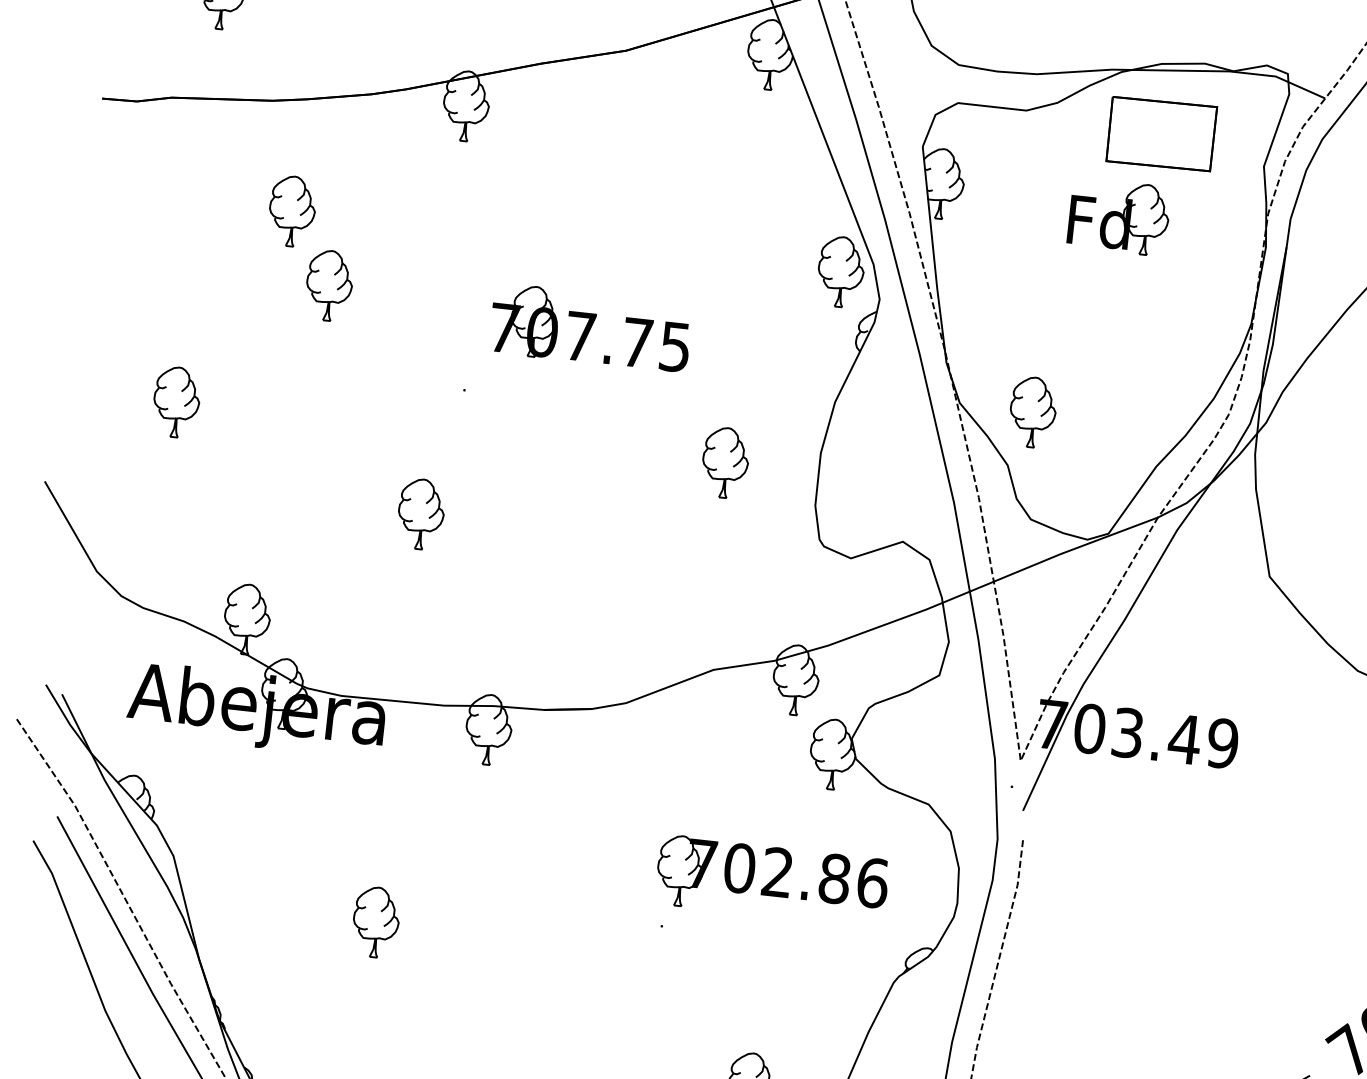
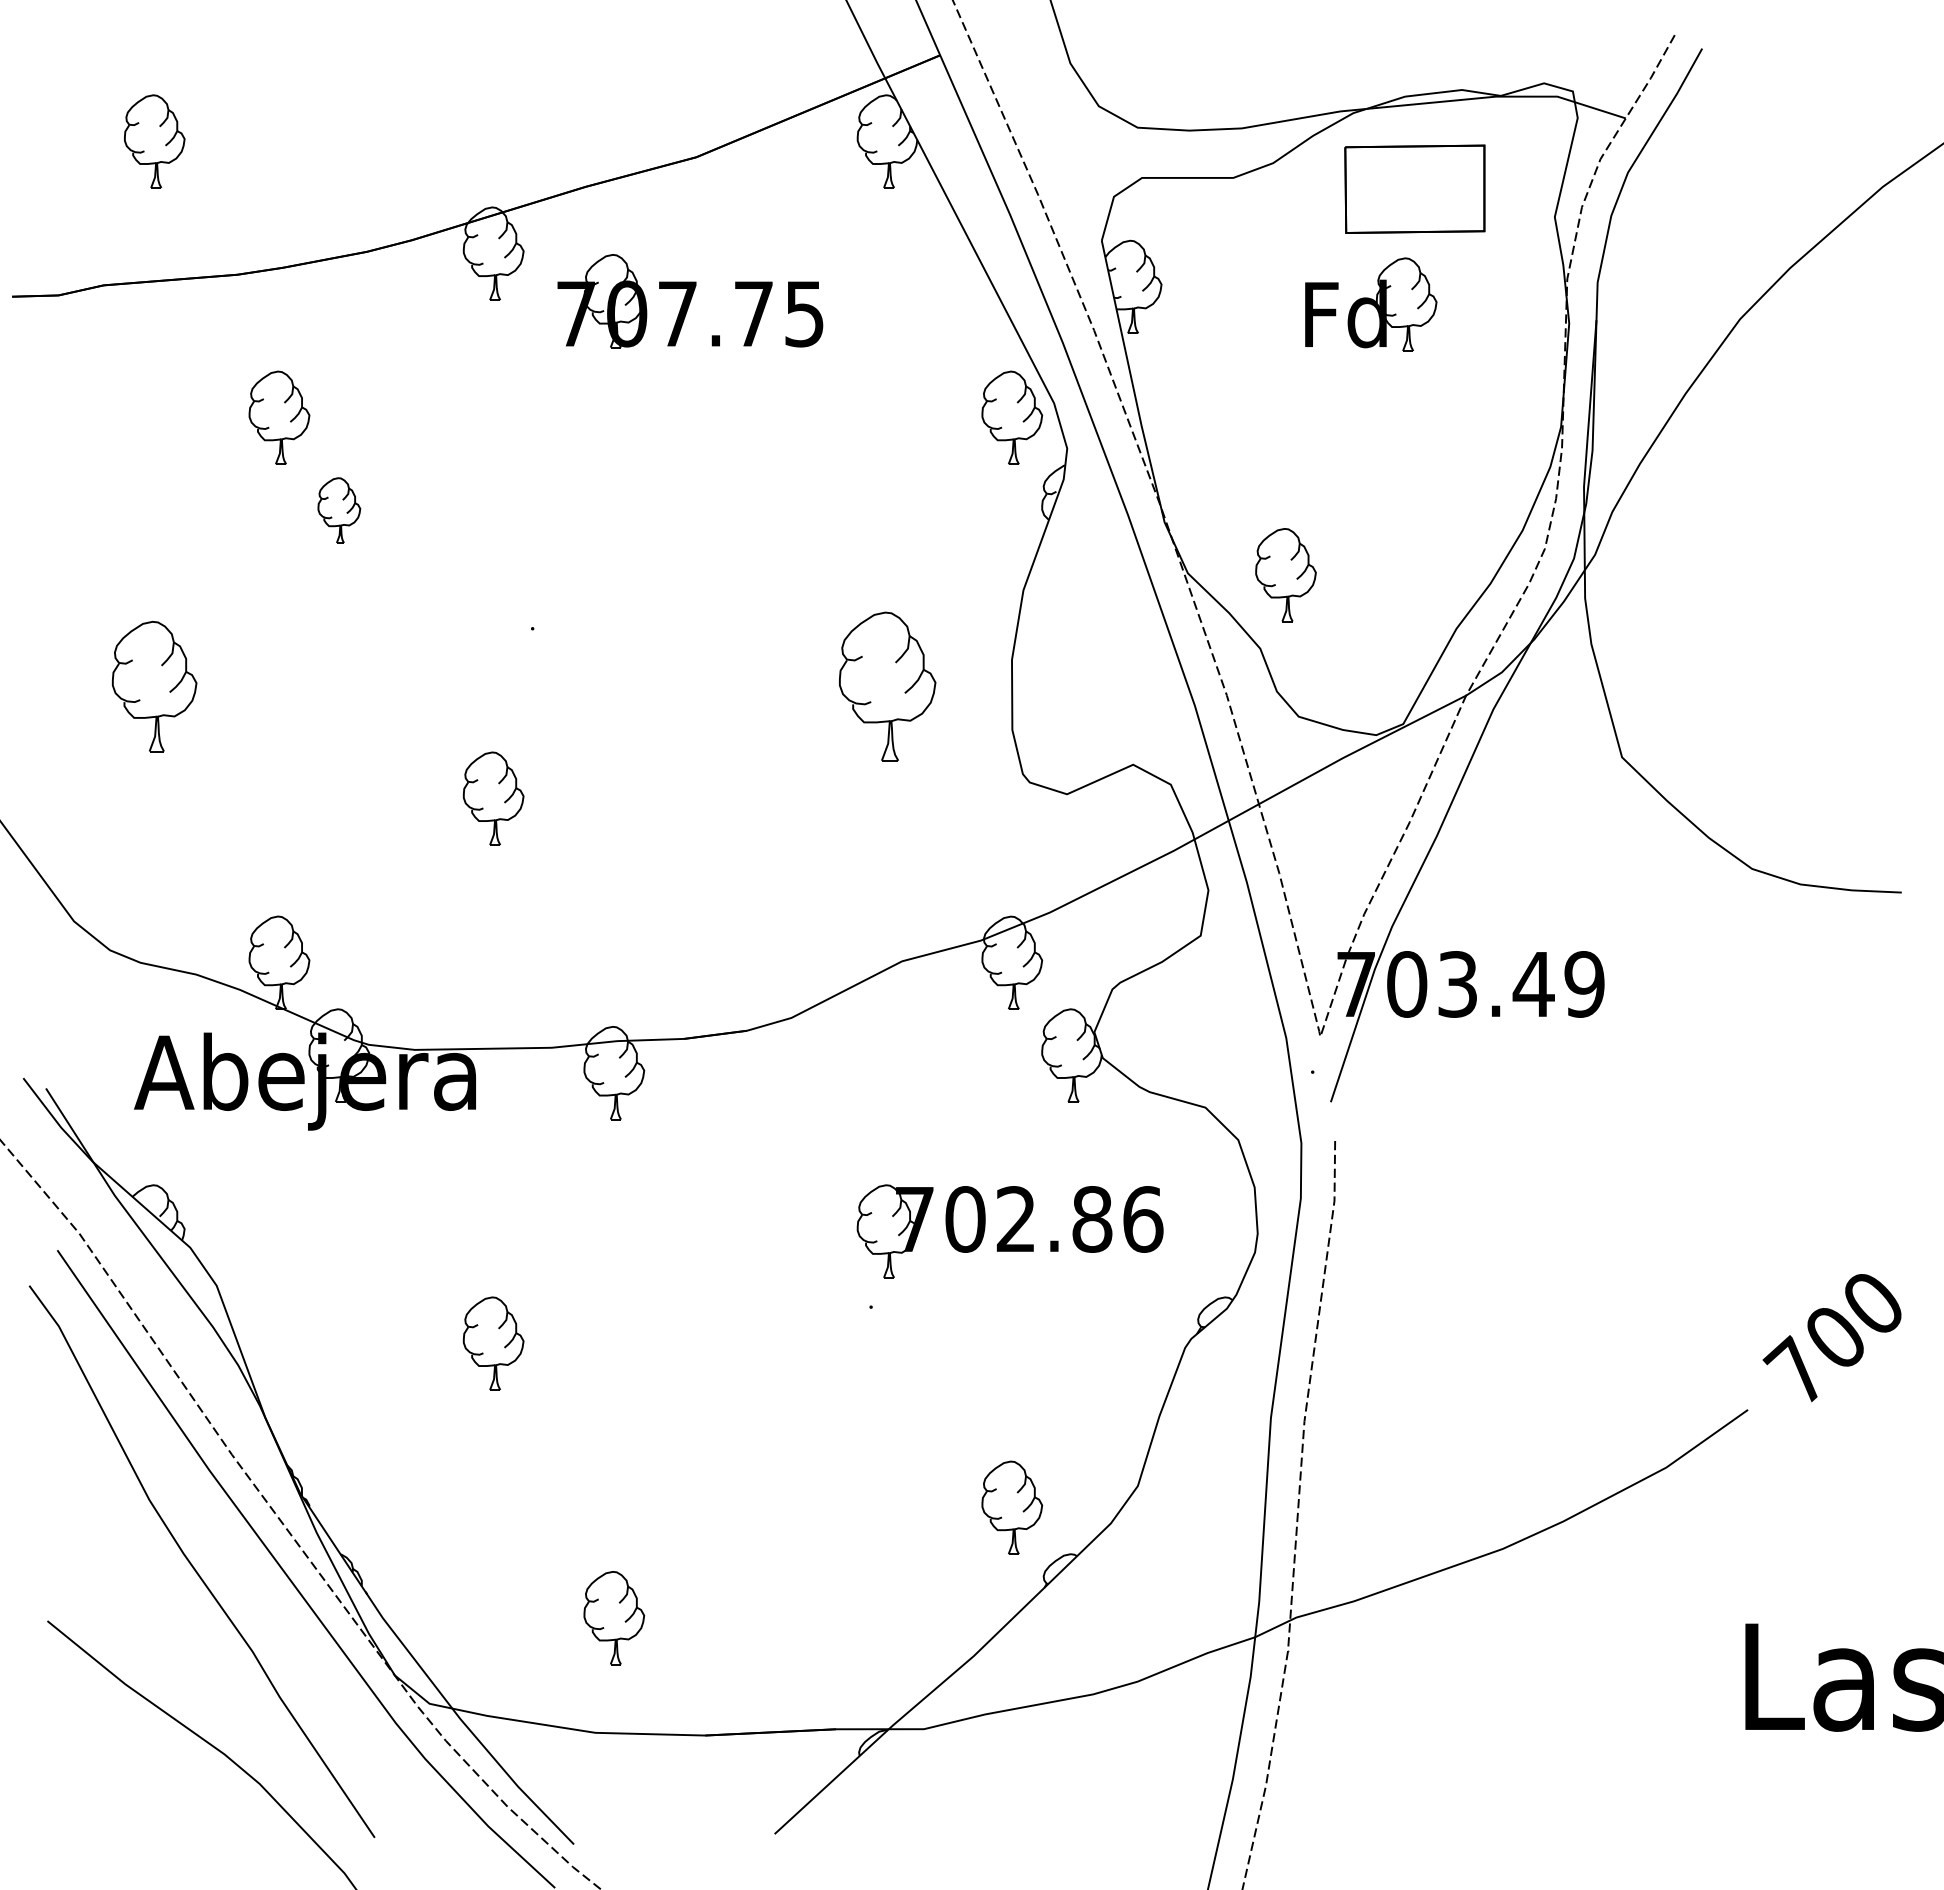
part: (329, 285) -> (339, 510), size x0.7
part: (590, 328) -> (690, 301), moved
part: (176, 402) -> (154, 686), size x1.4
part: (725, 462) -> (887, 686), size x1.6

